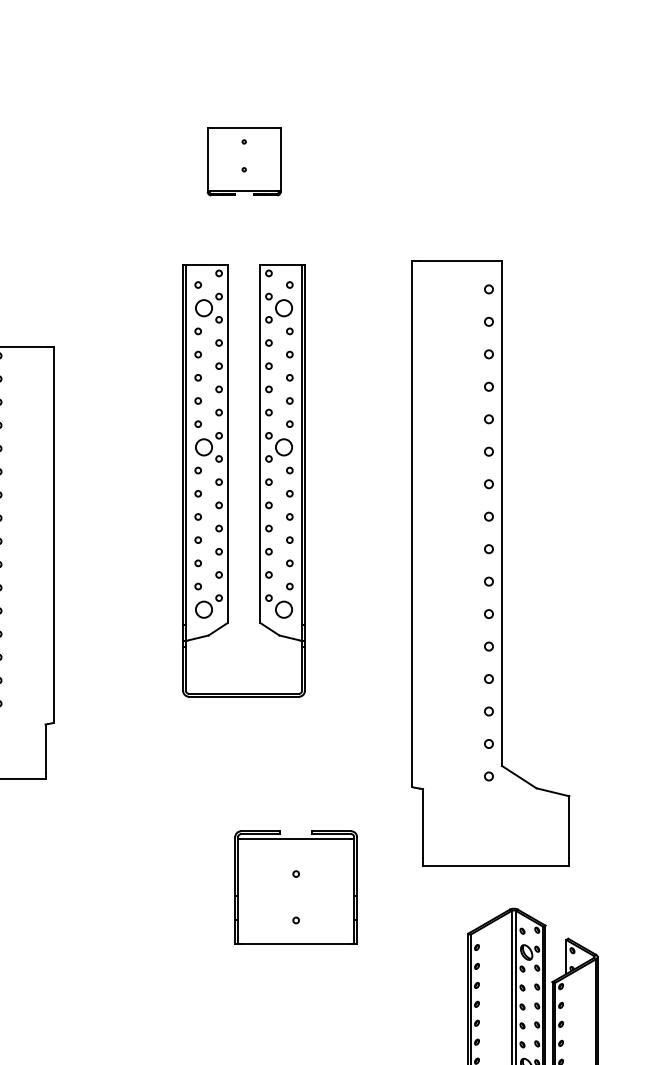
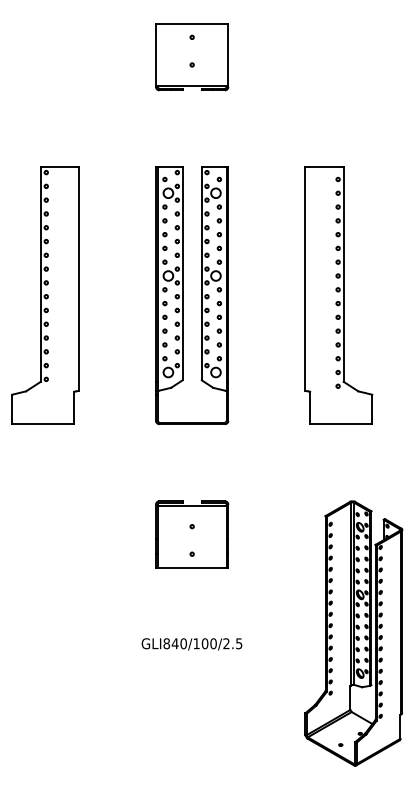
part: (244, 162) -> (192, 57), size x1.67
part: (229, 480) -> (183, 295), moved
part: (490, 562) -> (338, 295), size x0.71
part: (296, 887) -> (192, 534), moved

